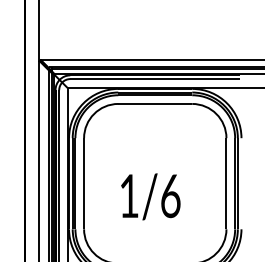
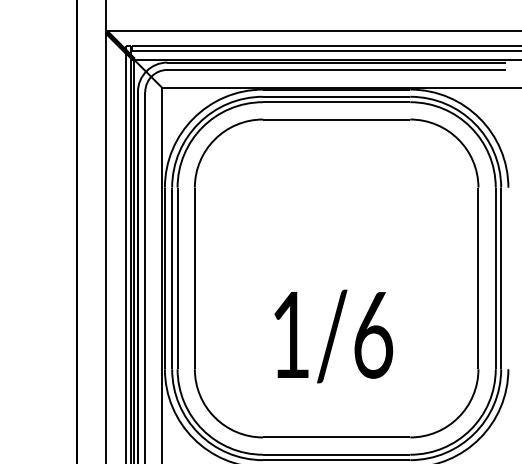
text: (150, 196) -> (333, 335), moved

